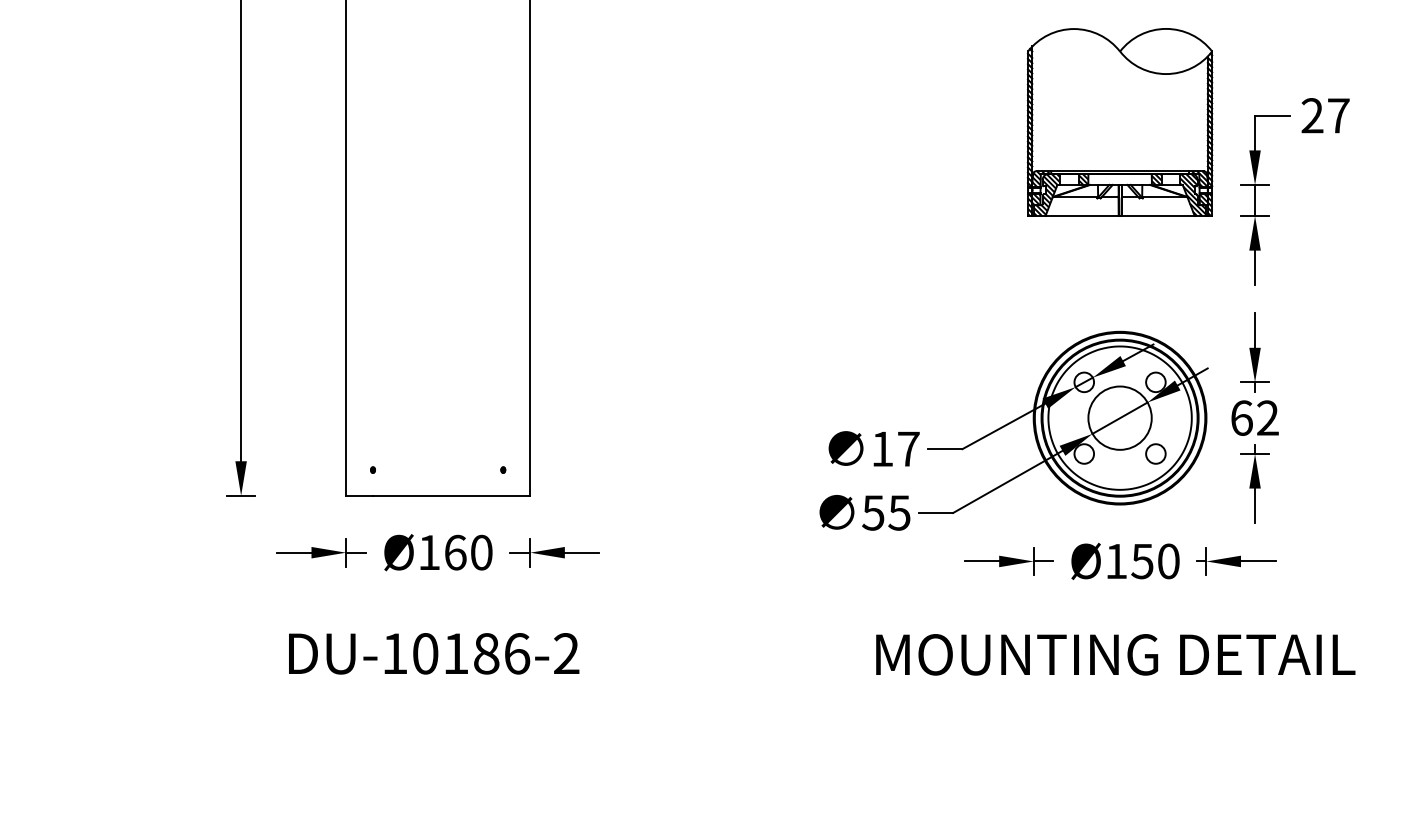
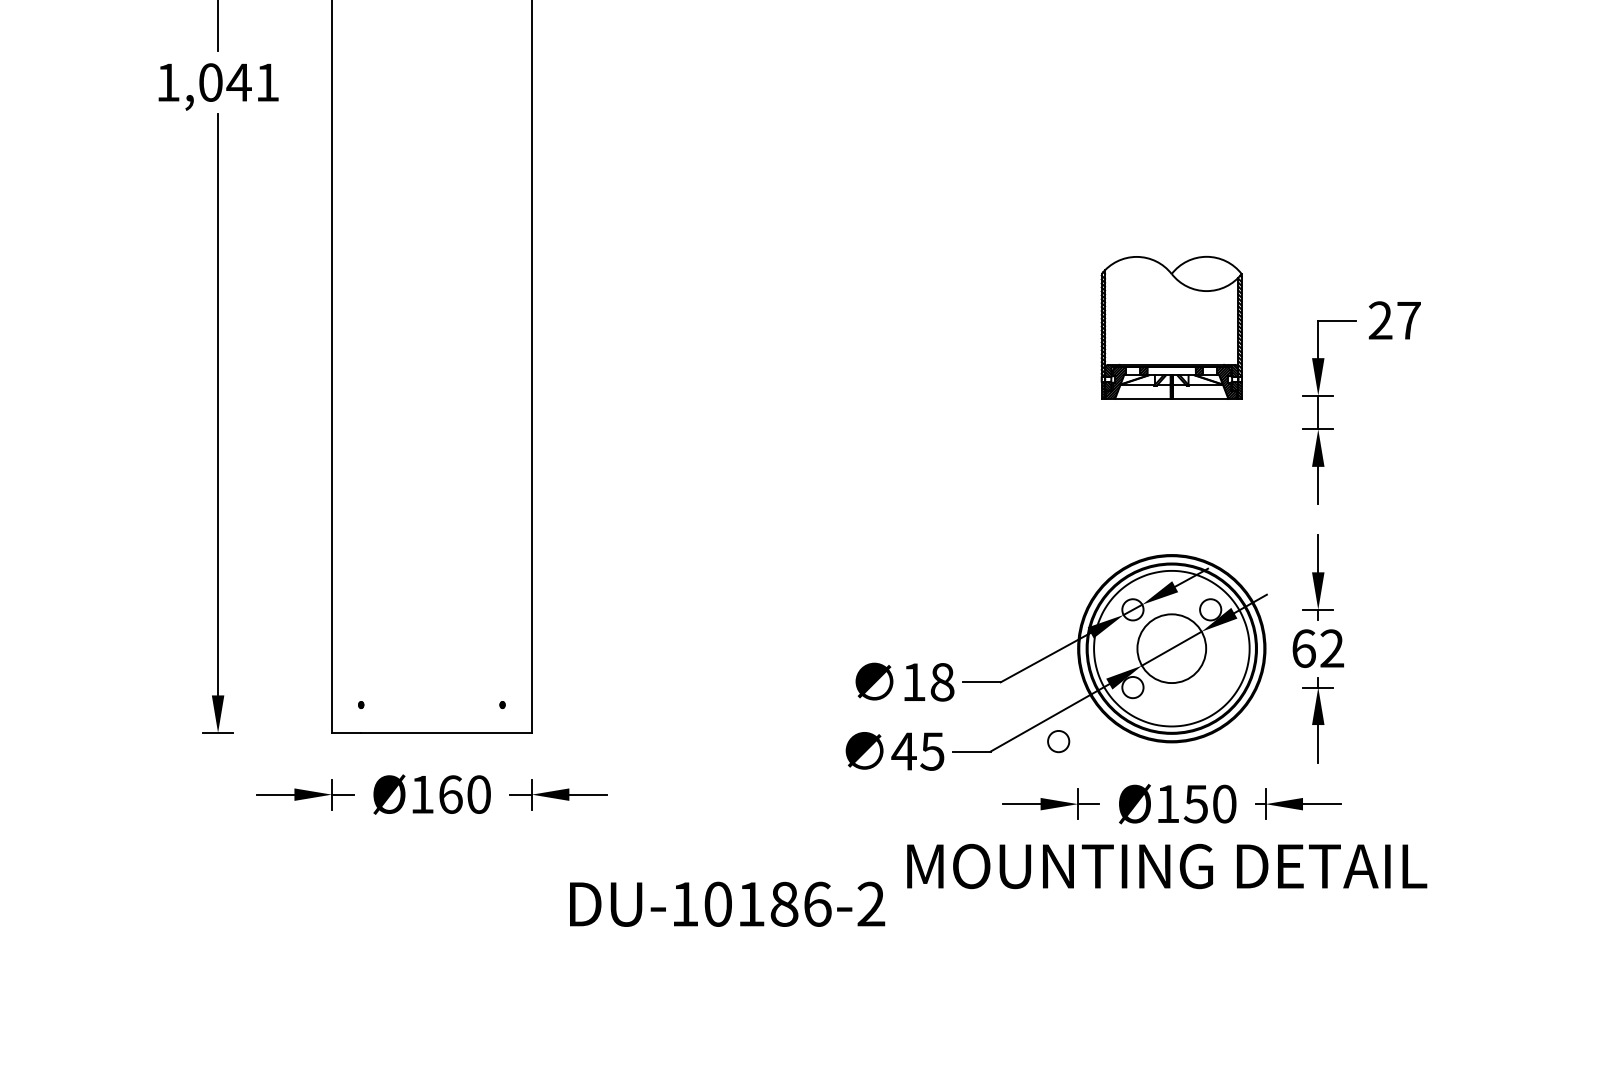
part: (1119, 122) -> (1171, 327), size x0.7
text: (908, 449) -> (942, 682), 17 -> 18
circle: (1155, 453) -> (1058, 741), moved
text: (872, 512) -> (903, 751), 55 -> 45
text: (434, 653) -> (727, 903), moved
text: (1116, 654) -> (1167, 866), moved

